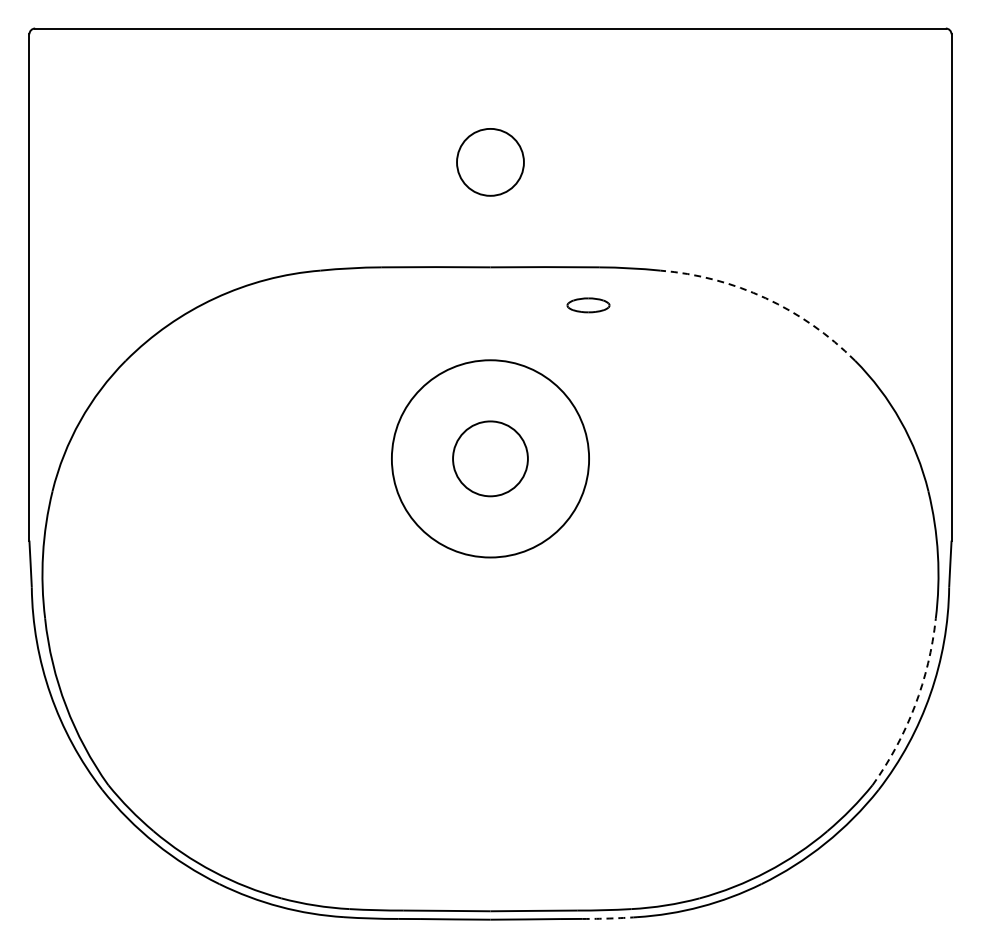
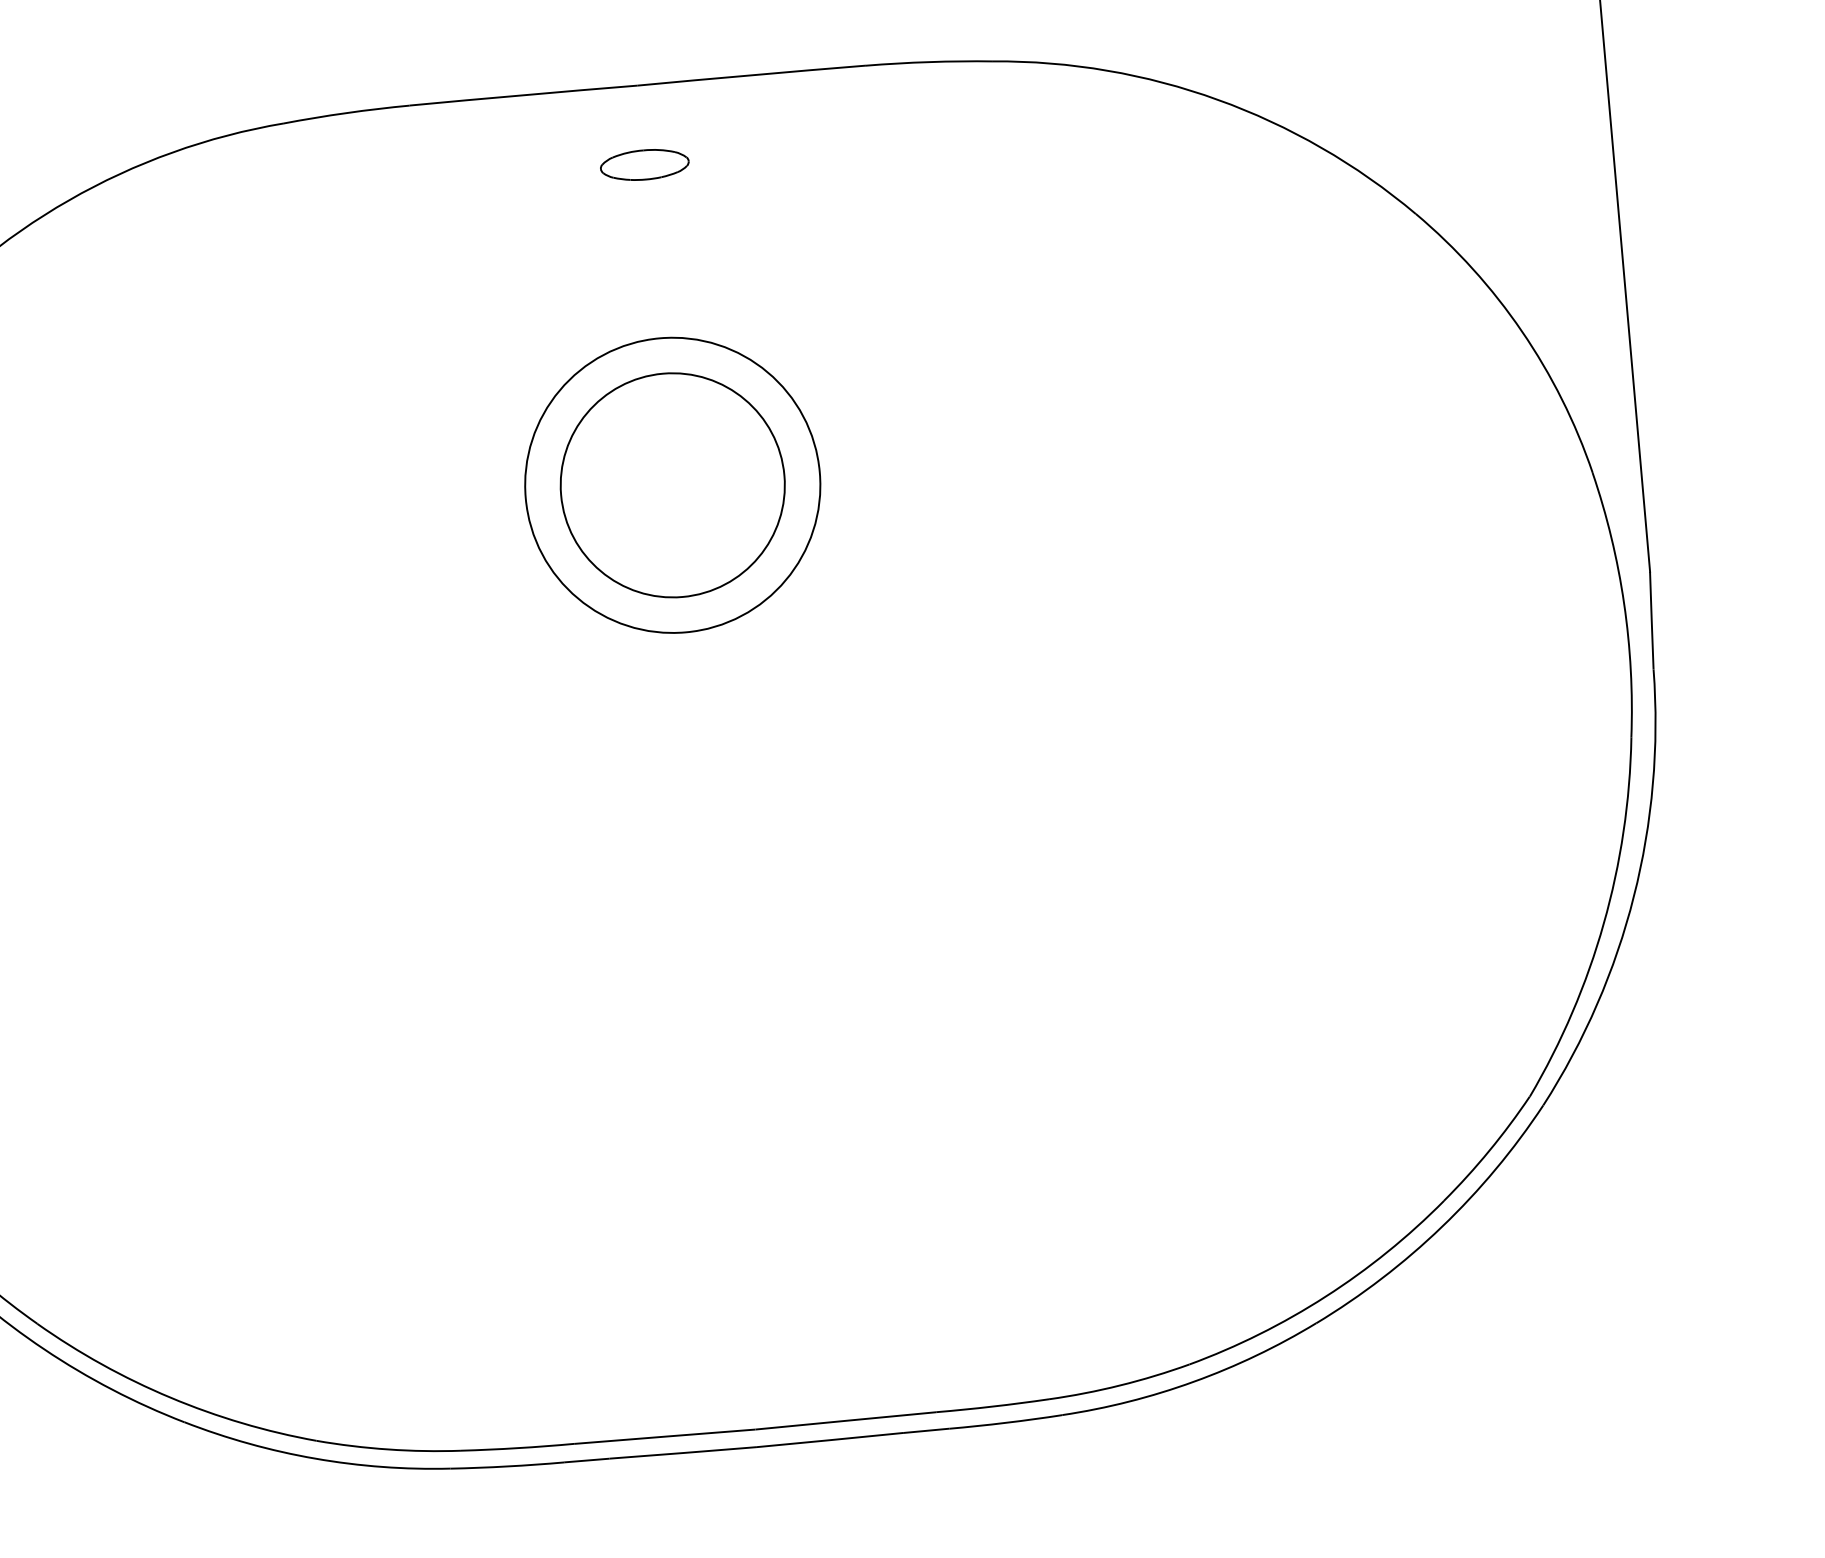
arc: (765, 298) -> (1217, 100), dashed -> solid
part: (588, 305) -> (644, 165), moved
circle: (490, 458) -> (672, 484), size x0.71
circle: (490, 458) -> (672, 484), size x1.43
arc: (914, 706) -> (1602, 924), dashed -> solid
arc: (609, 918) -> (1005, 1422), dashed -> solid

